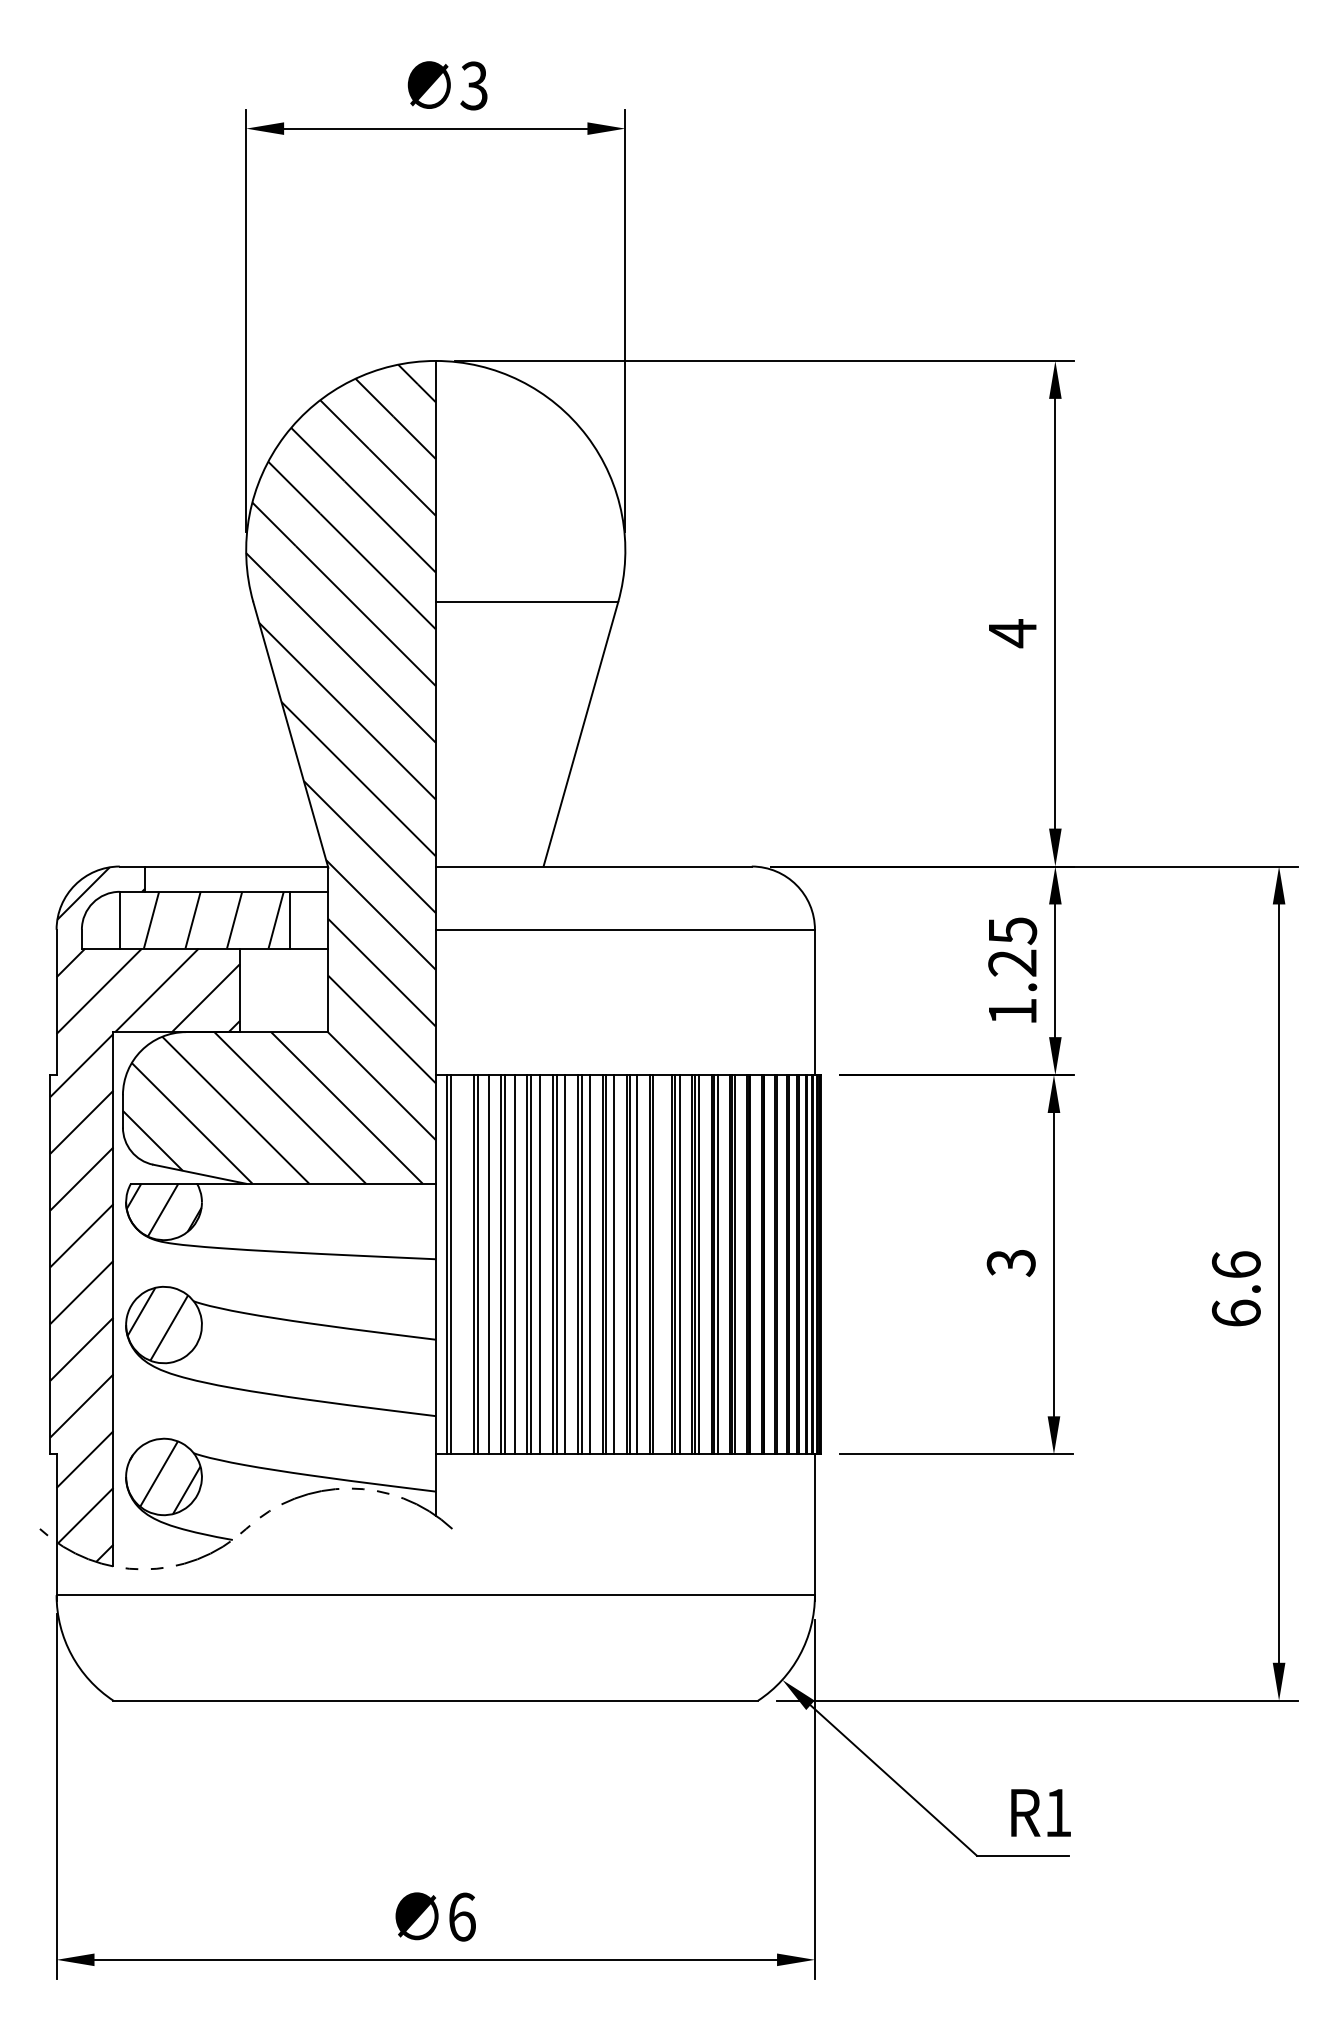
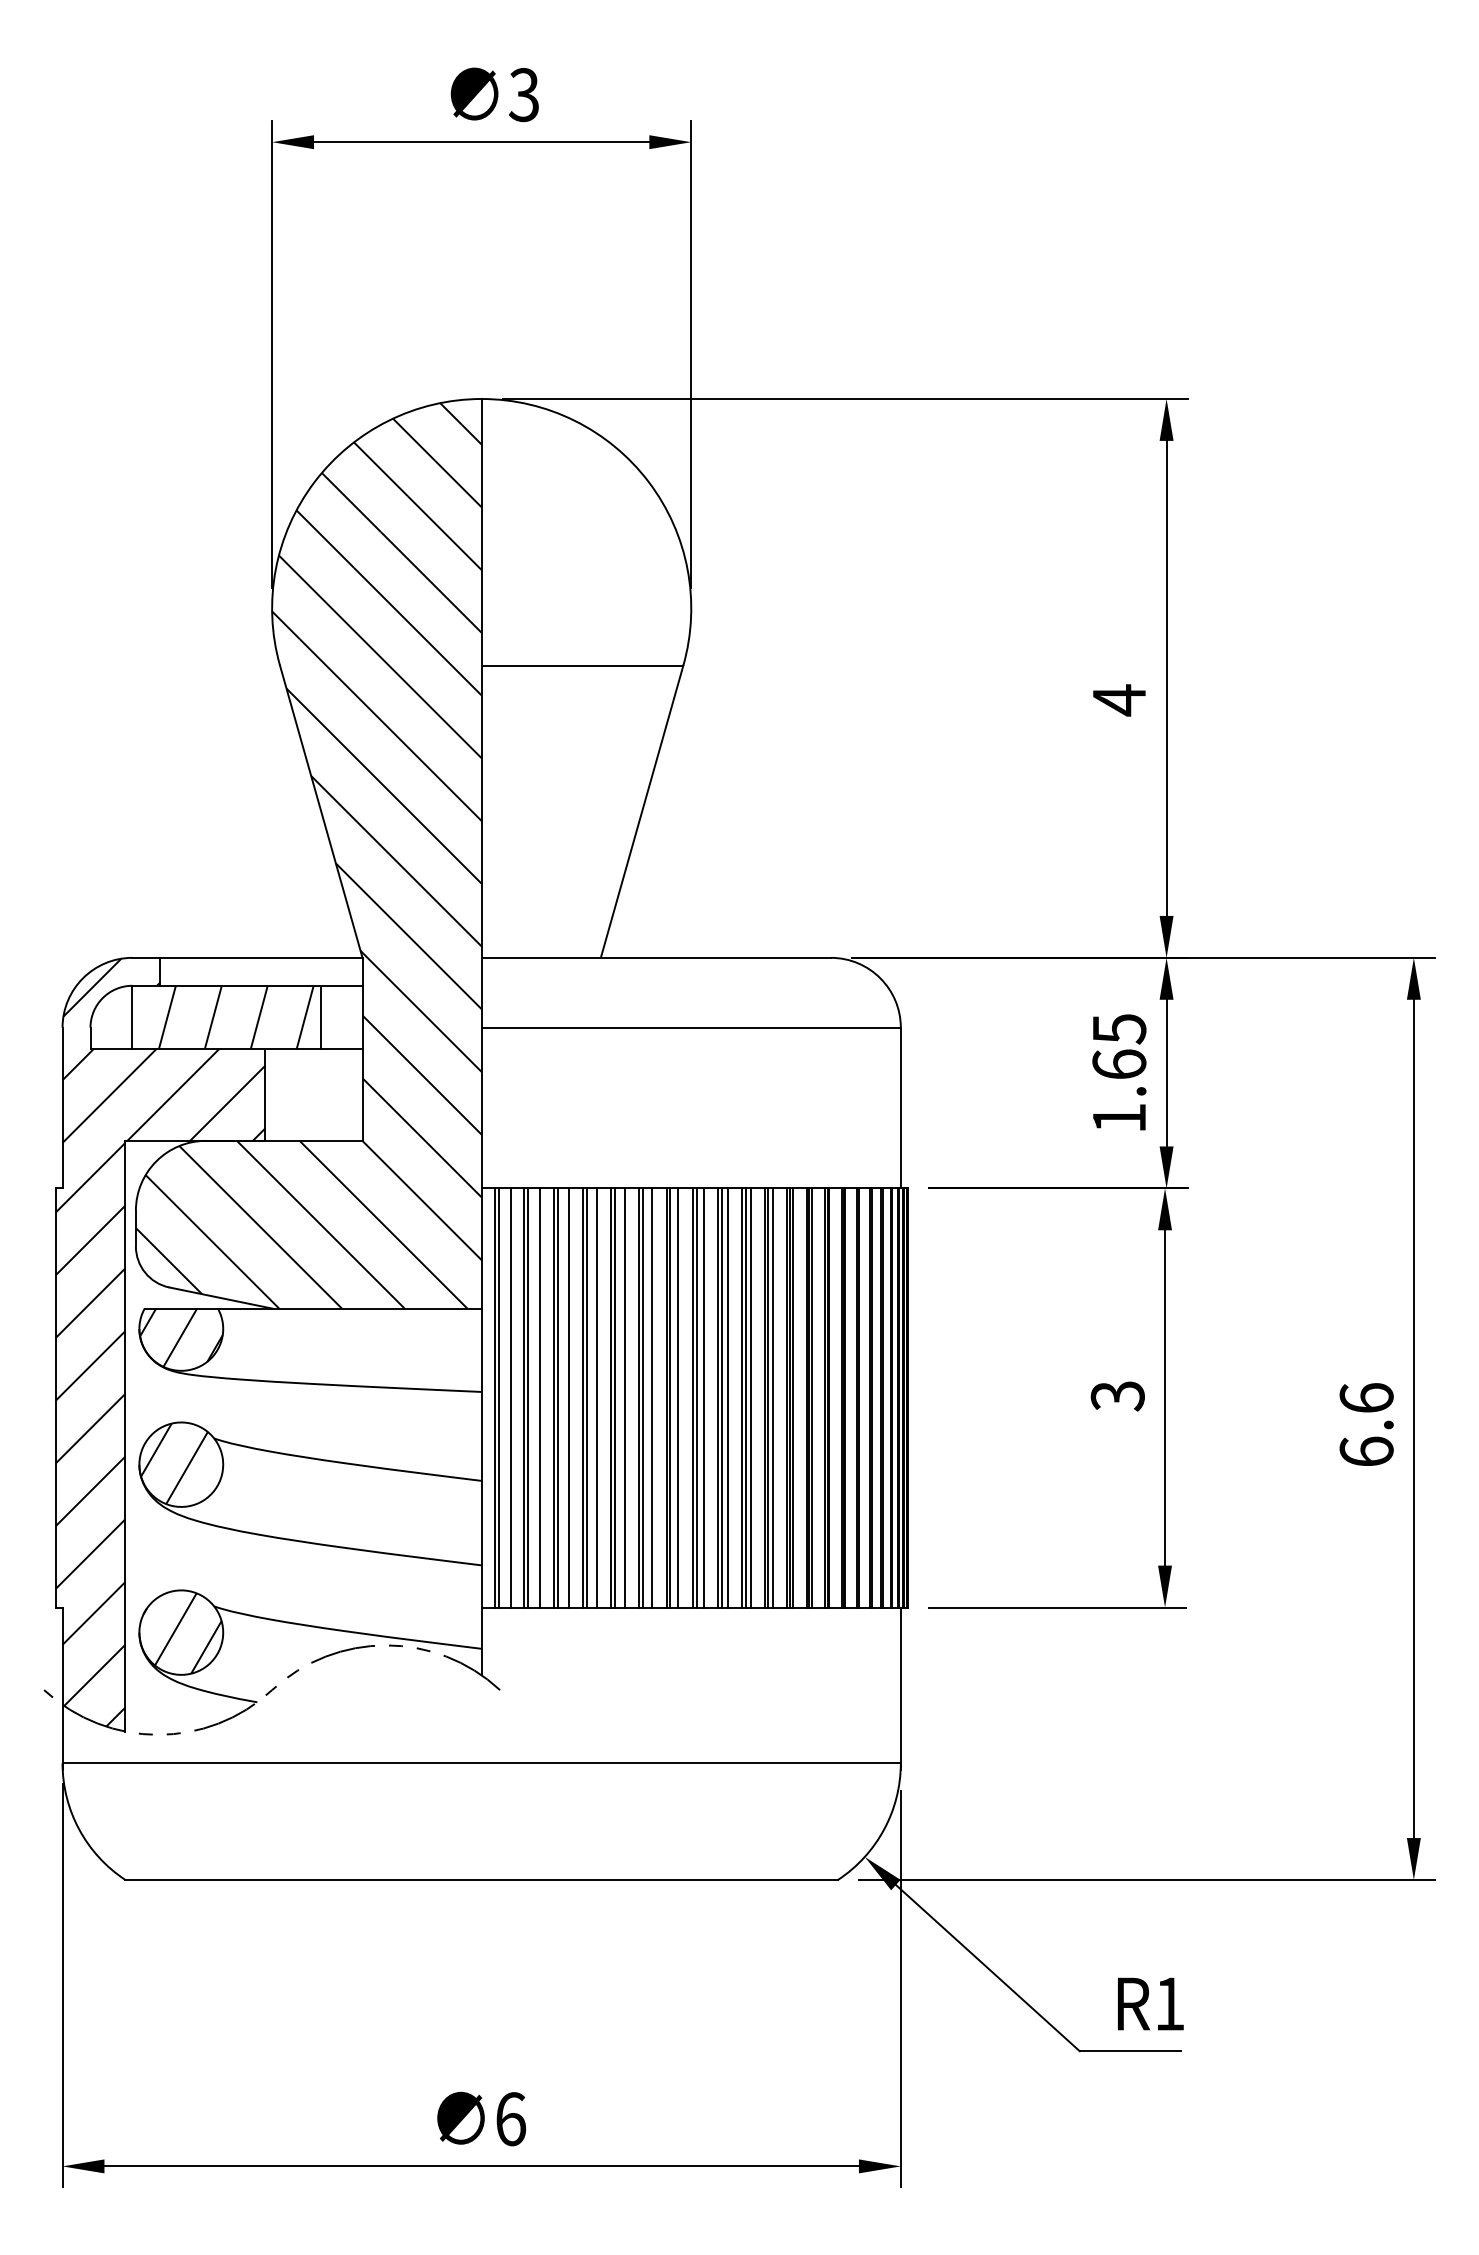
text: (1012, 962) -> (1119, 1063), 1.25 -> 1.65
line: (462, 1264) -> (511, 1397), added
line: (658, 1264) -> (727, 1397), added

